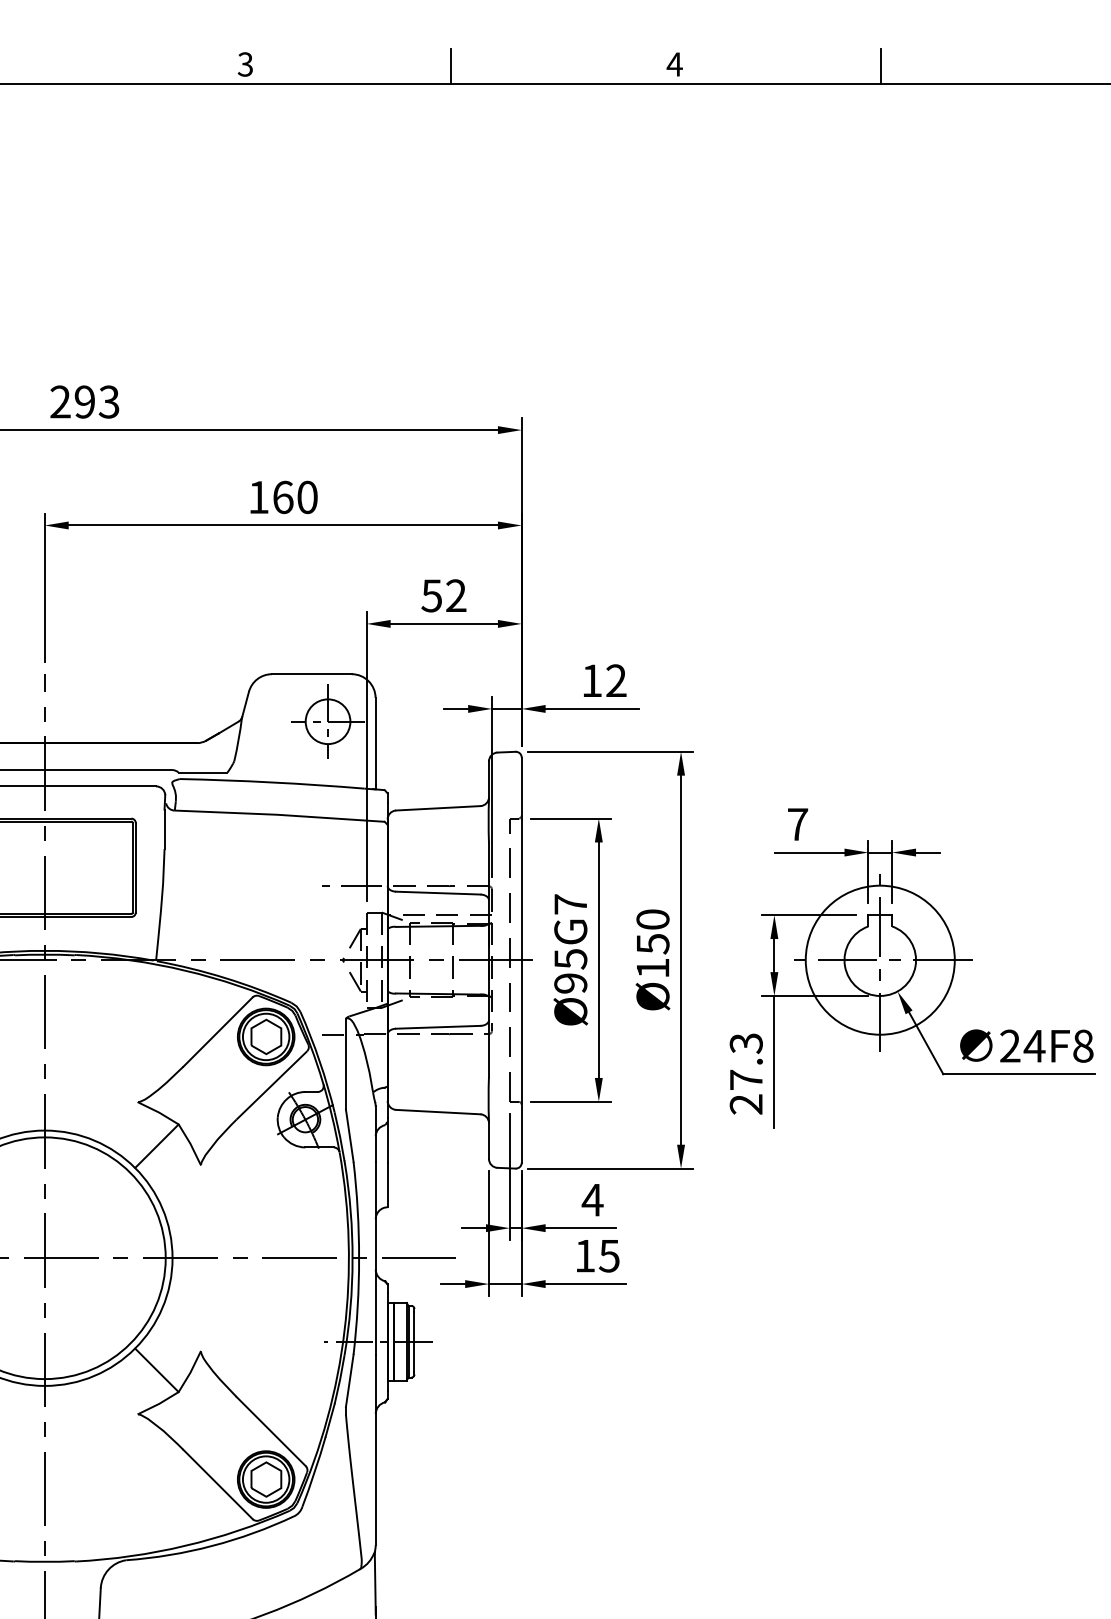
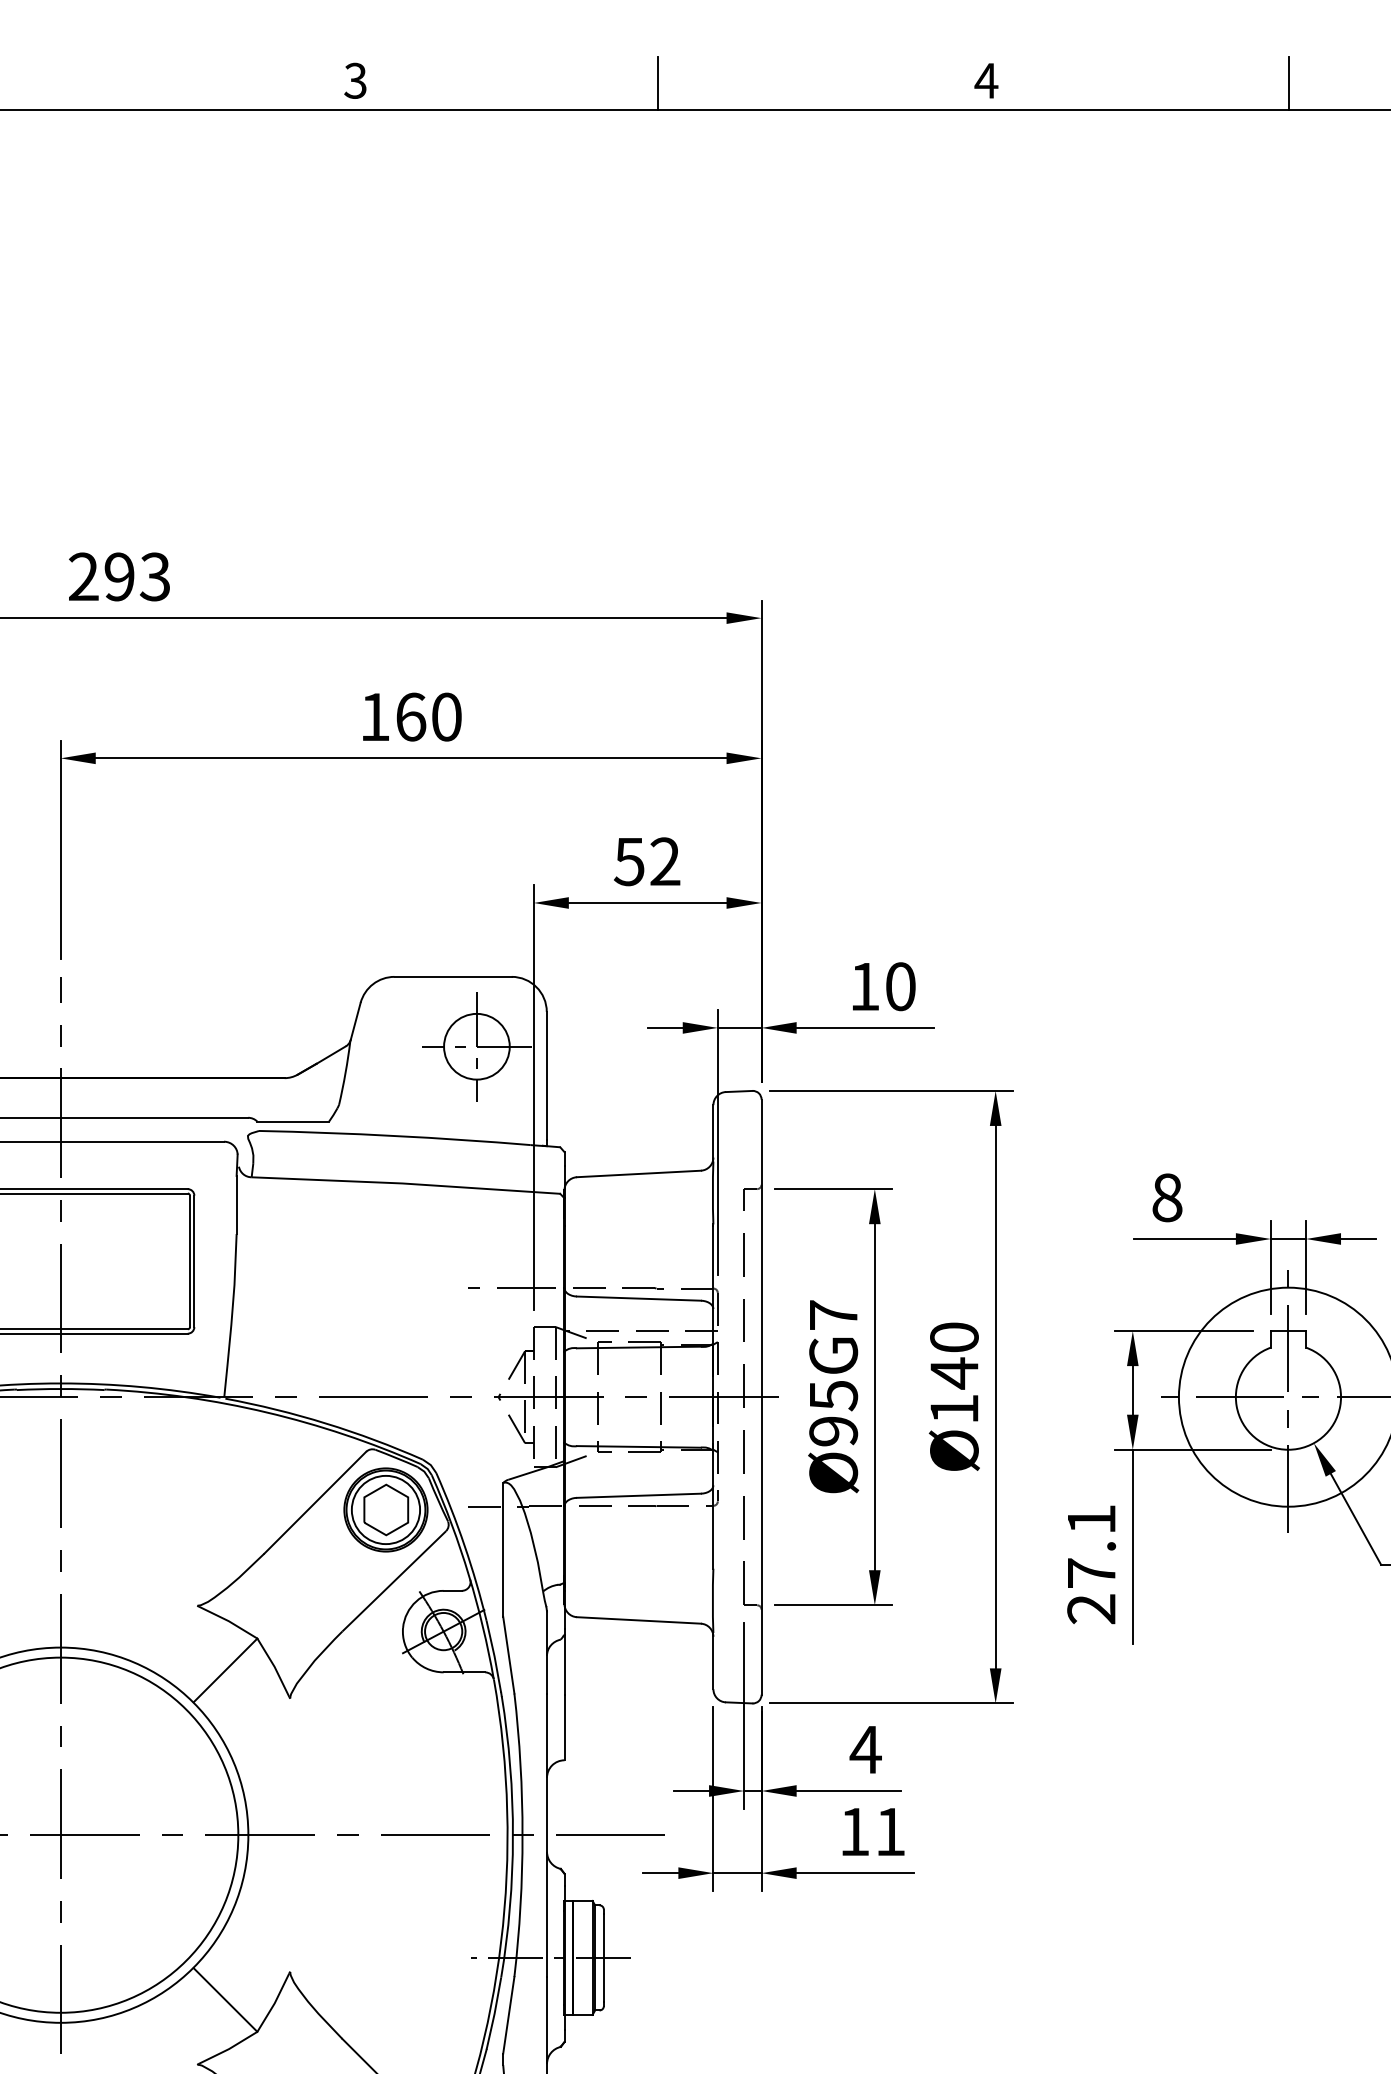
text: (616, 680) -> (900, 986), 12 -> 10
text: (797, 824) -> (1166, 1197), 7 -> 8
text: (653, 944) -> (955, 1374), Ø150 -> Ø140
text: (745, 1043) -> (1090, 1519), 27.3 -> 27.1
text: (608, 1256) -> (889, 1832), 15 -> 11

